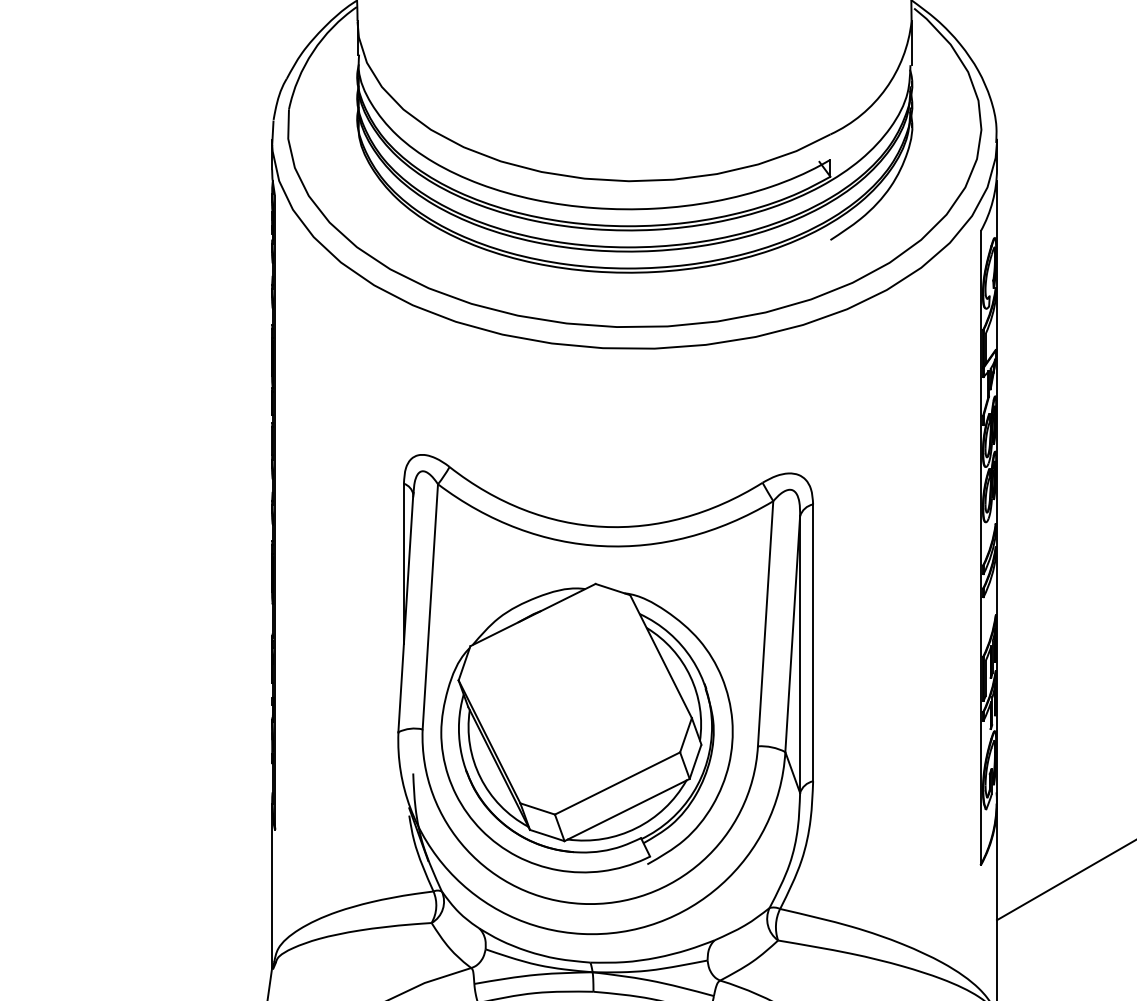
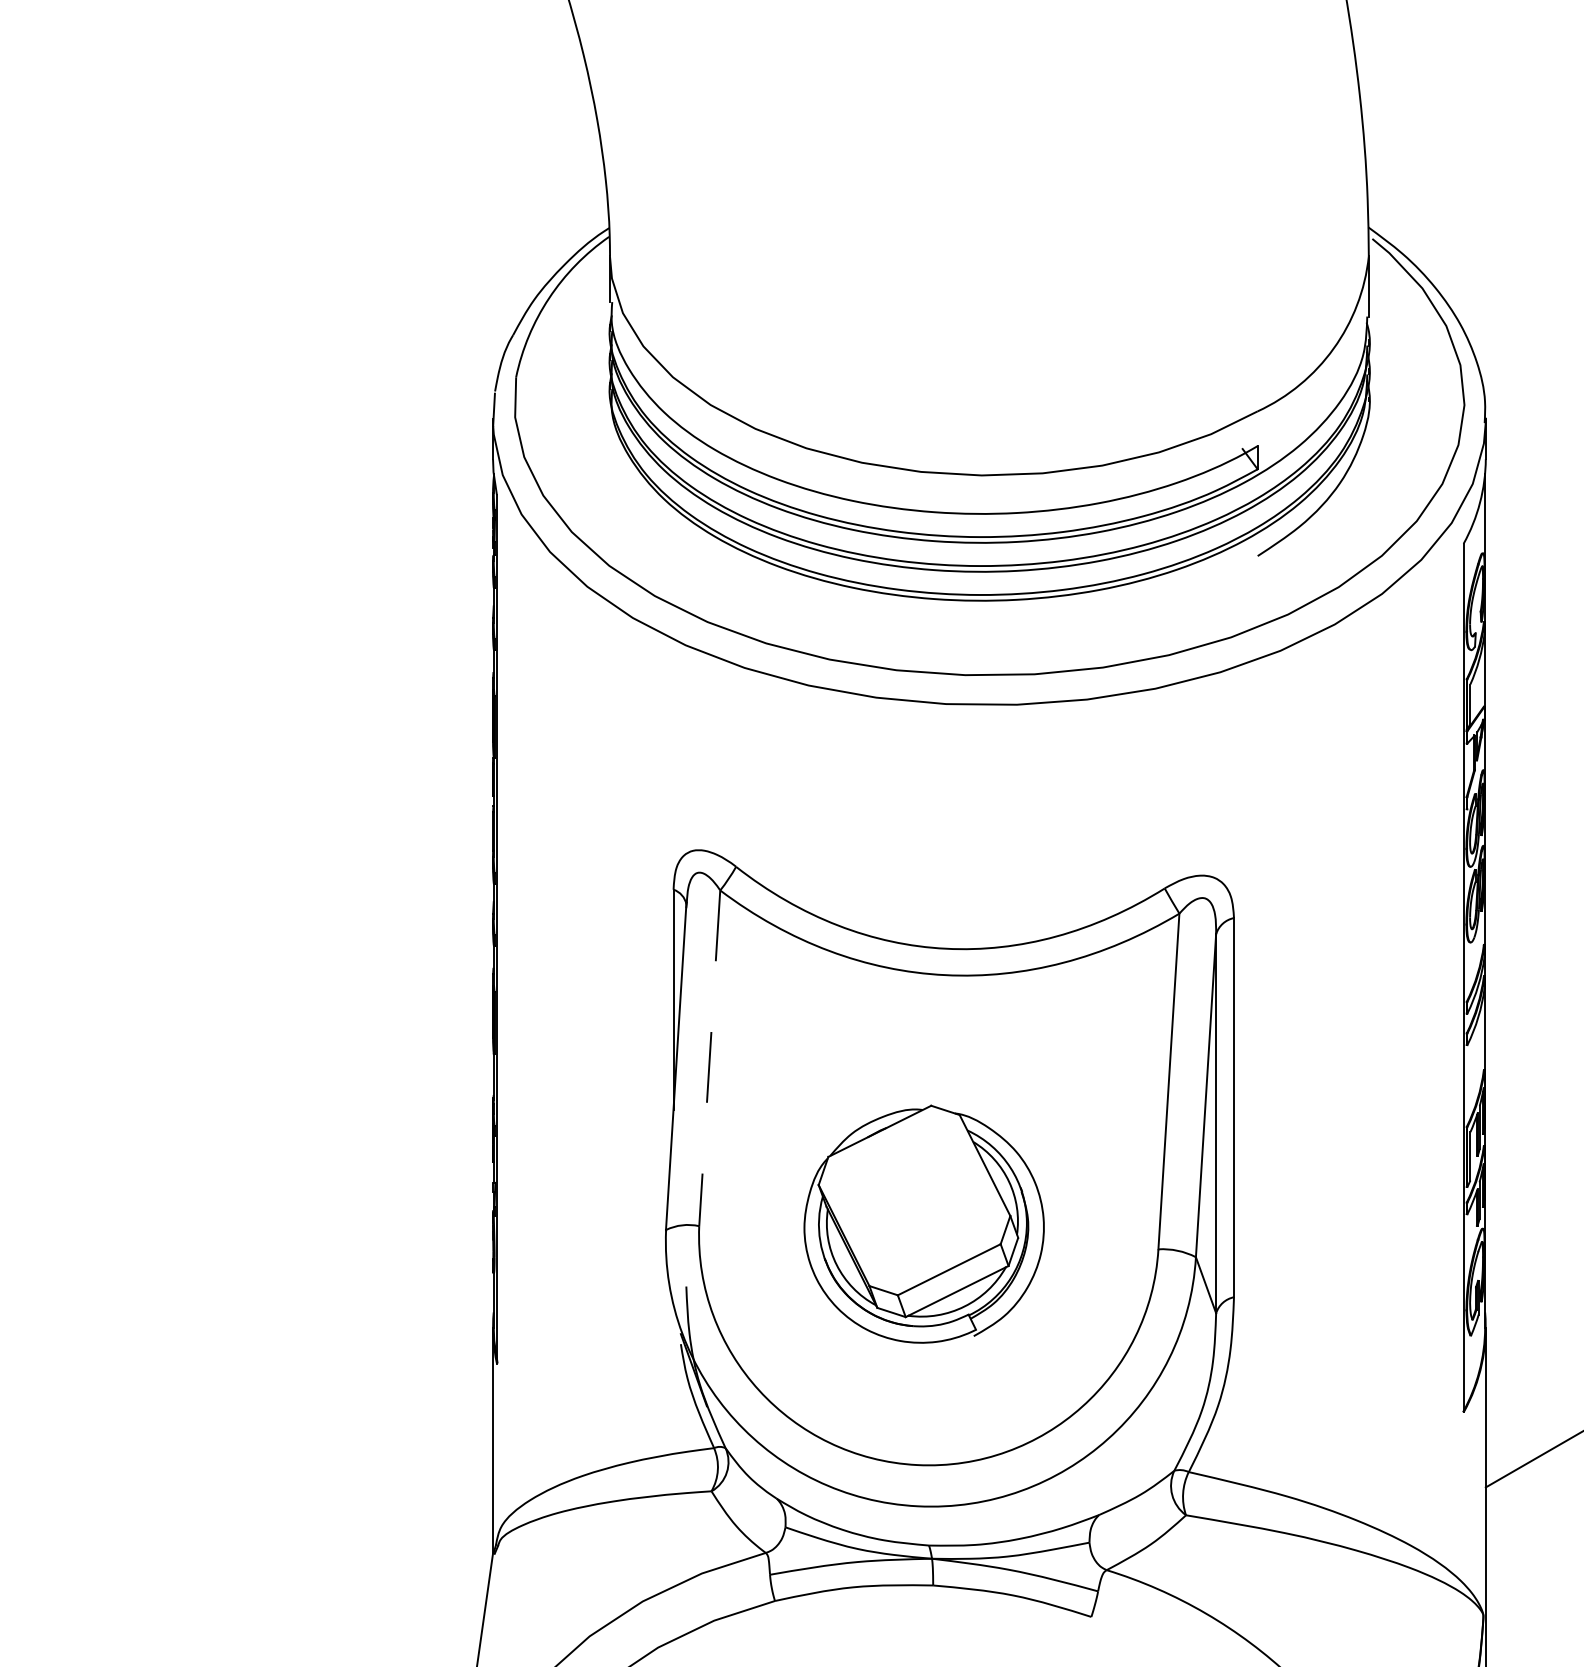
line: (430, 606) -> (709, 1058), solid -> dashed
part: (586, 727) -> (923, 1223), size x0.6

